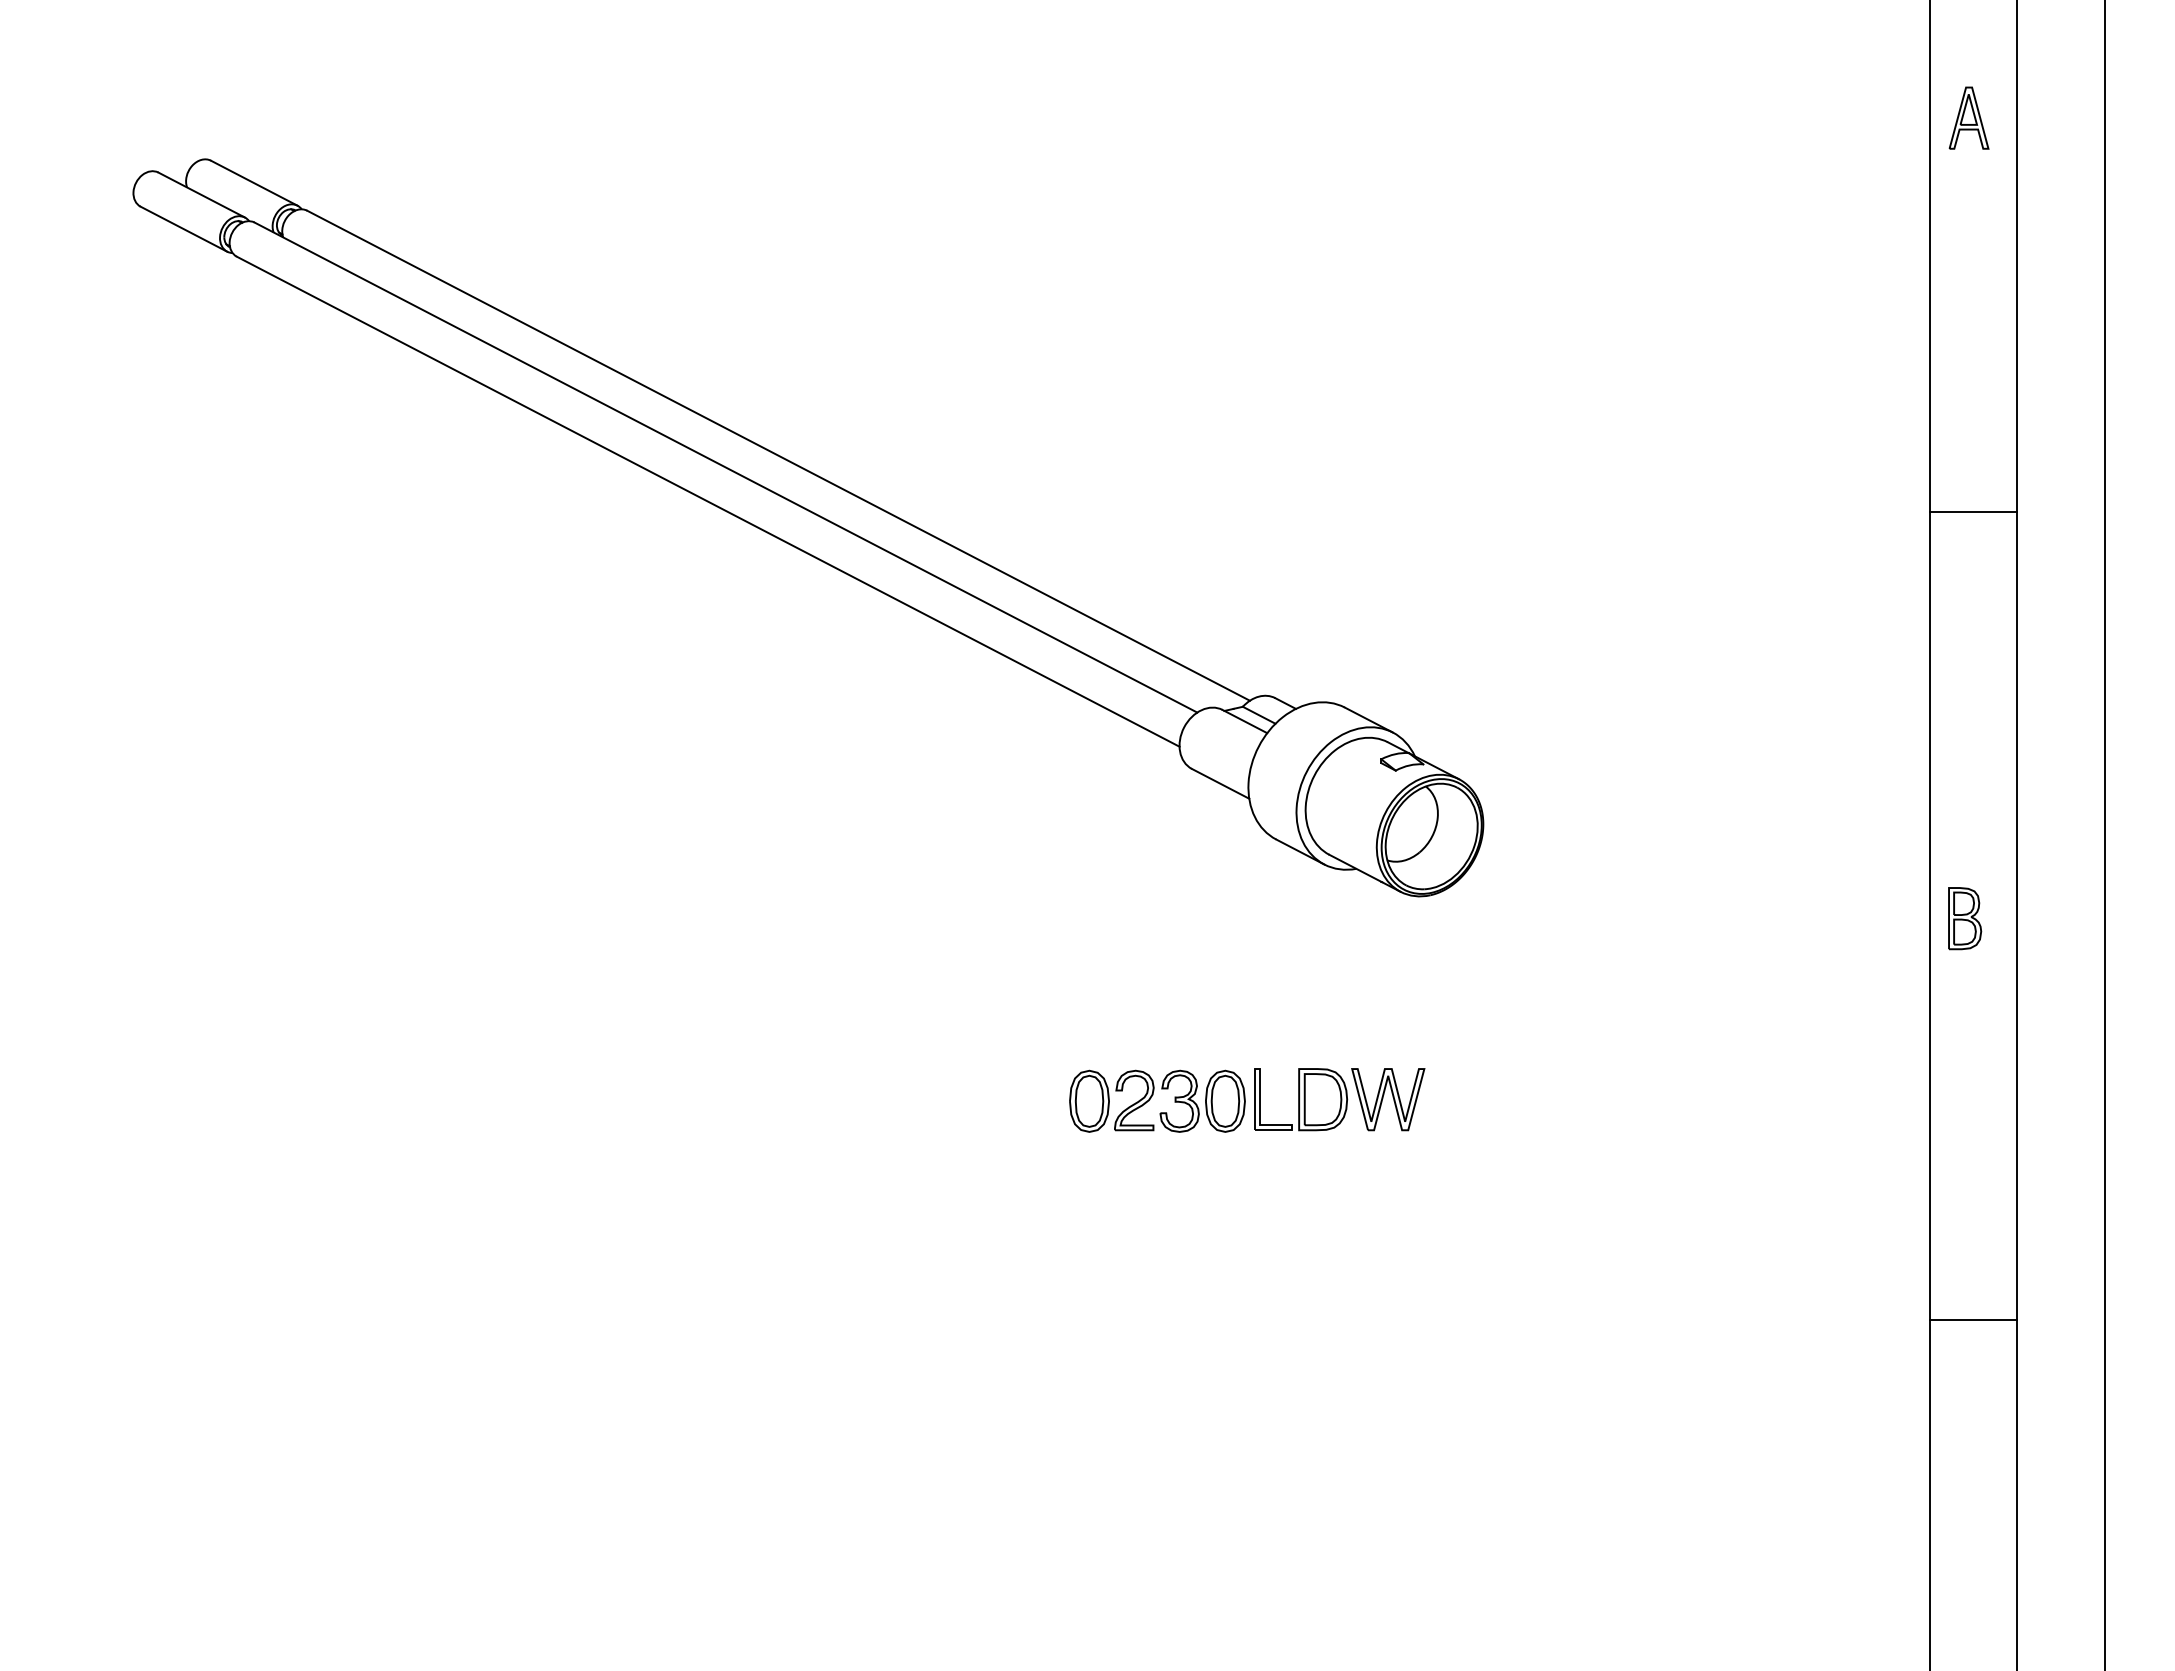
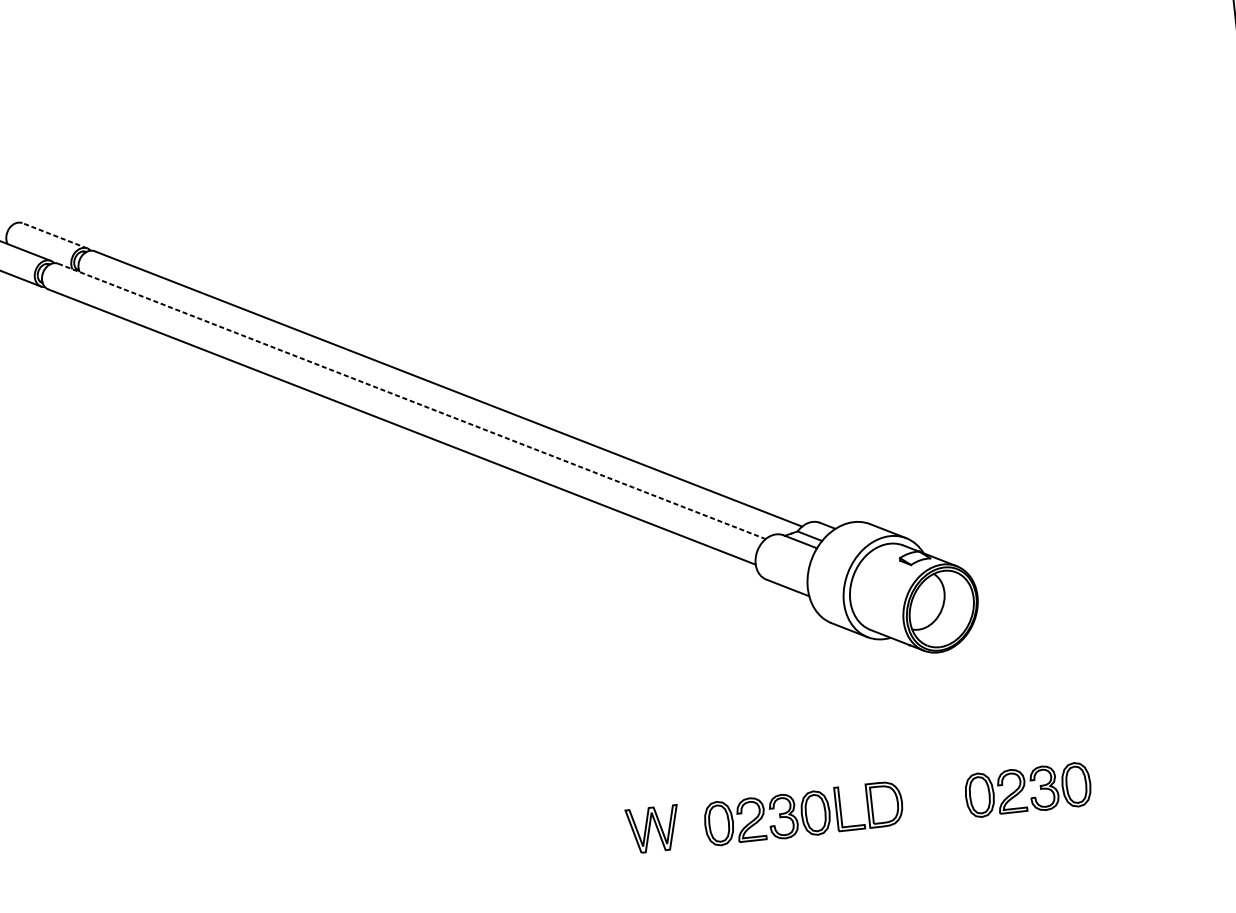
line: (254, 183) -> (55, 235), solid -> dashed
line: (726, 467) -> (412, 401), solid -> dashed
part: (1518, 1098) -> (1023, 788), added
part: (1388, 1099) -> (653, 829), moved

